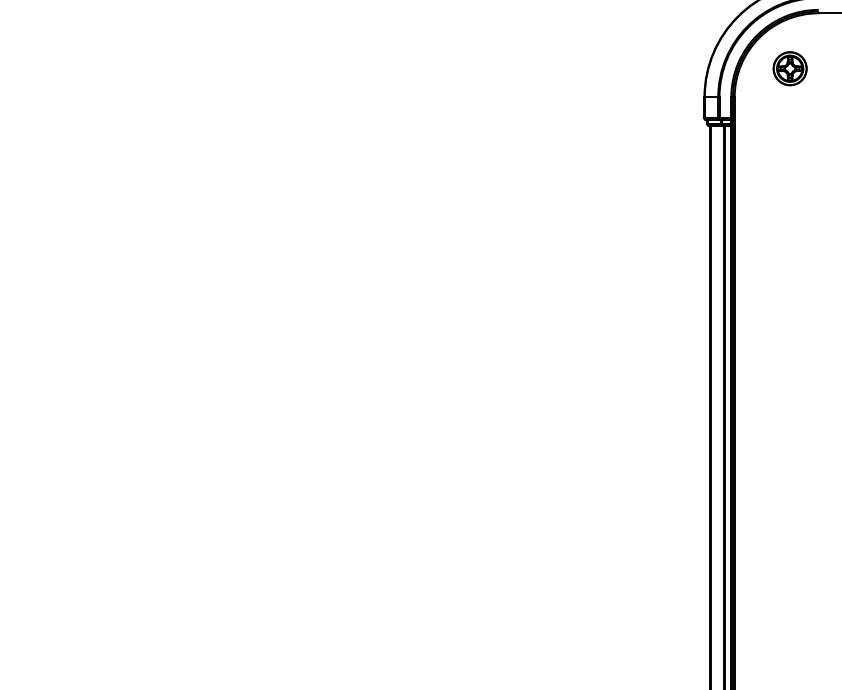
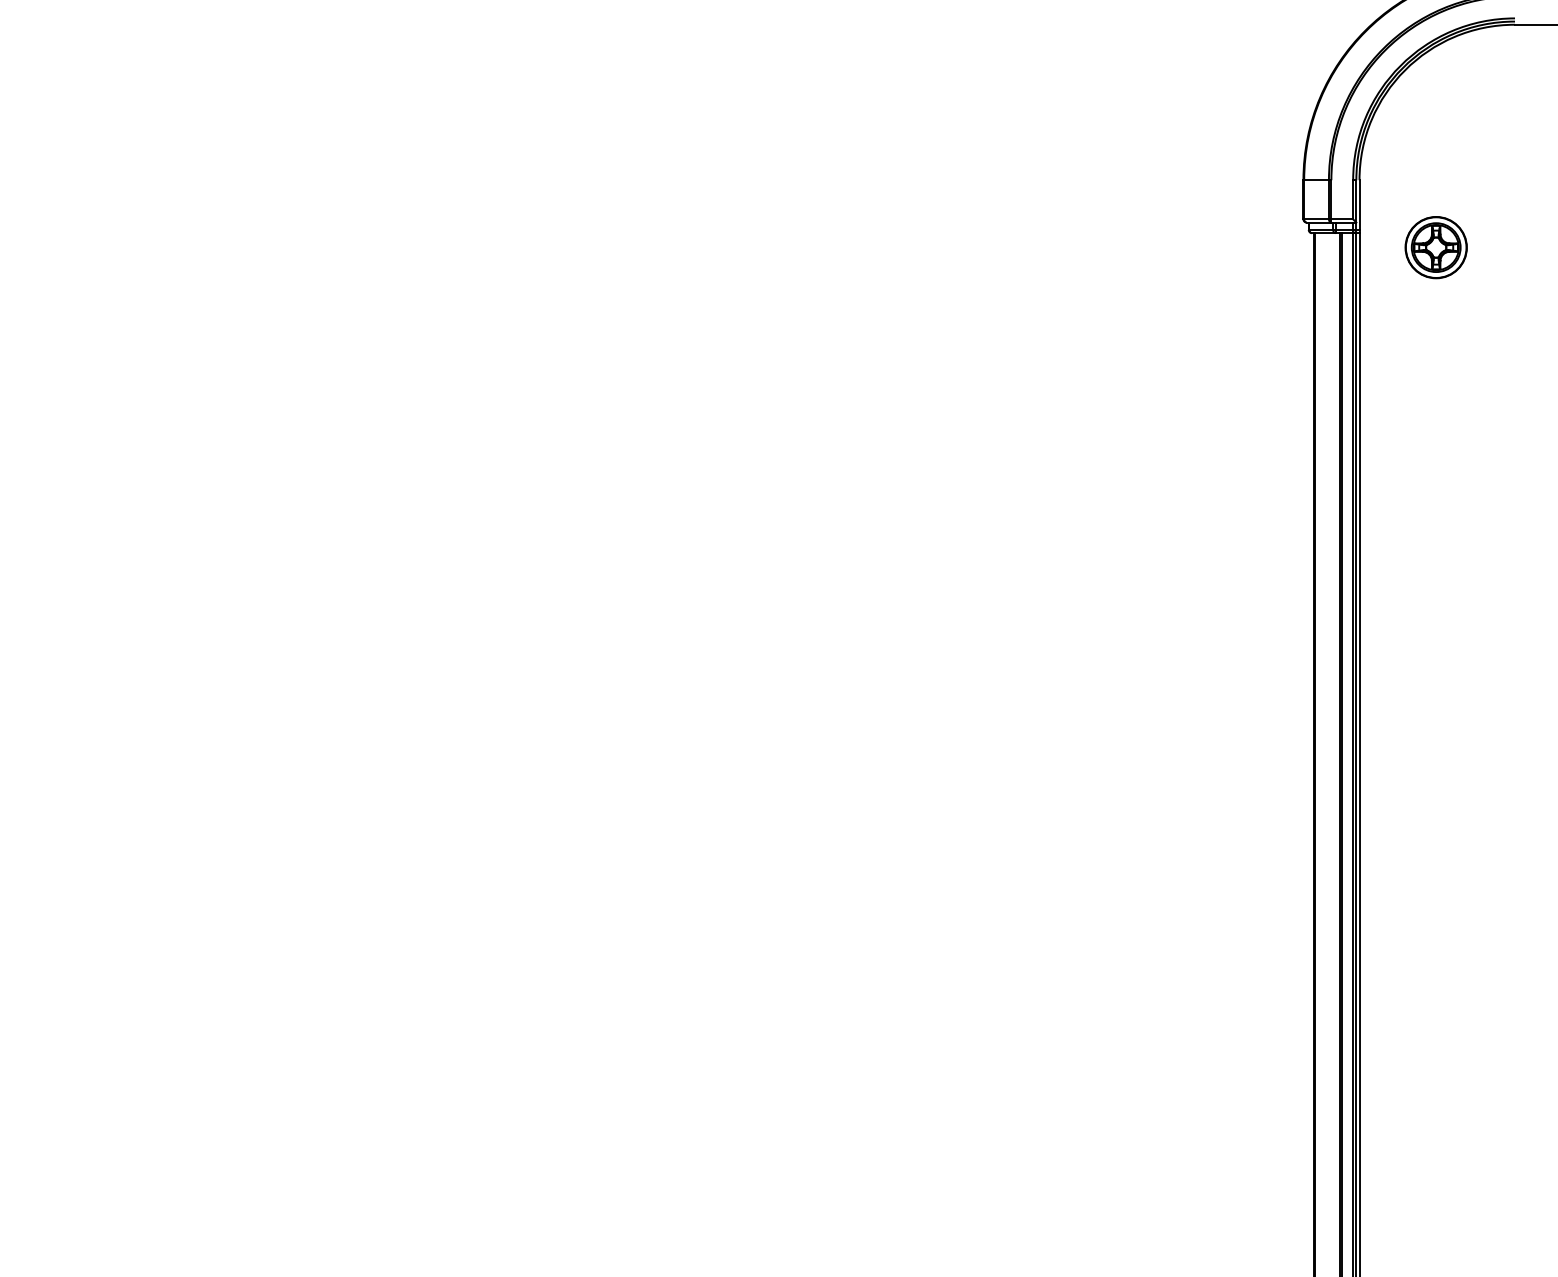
part: (789, 68) -> (1434, 247), moved

